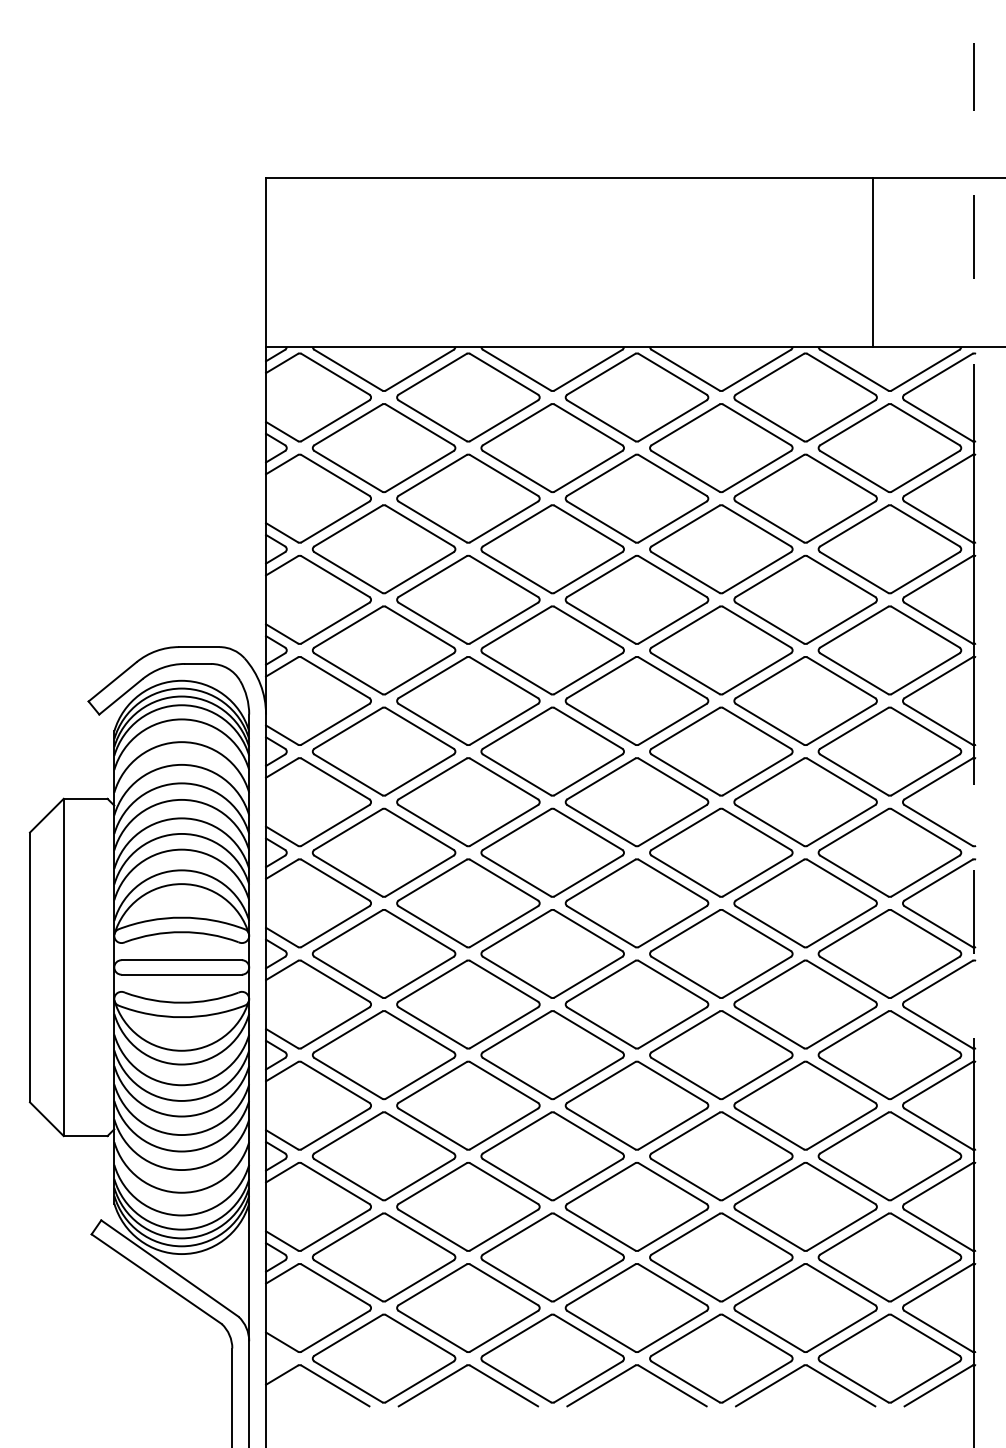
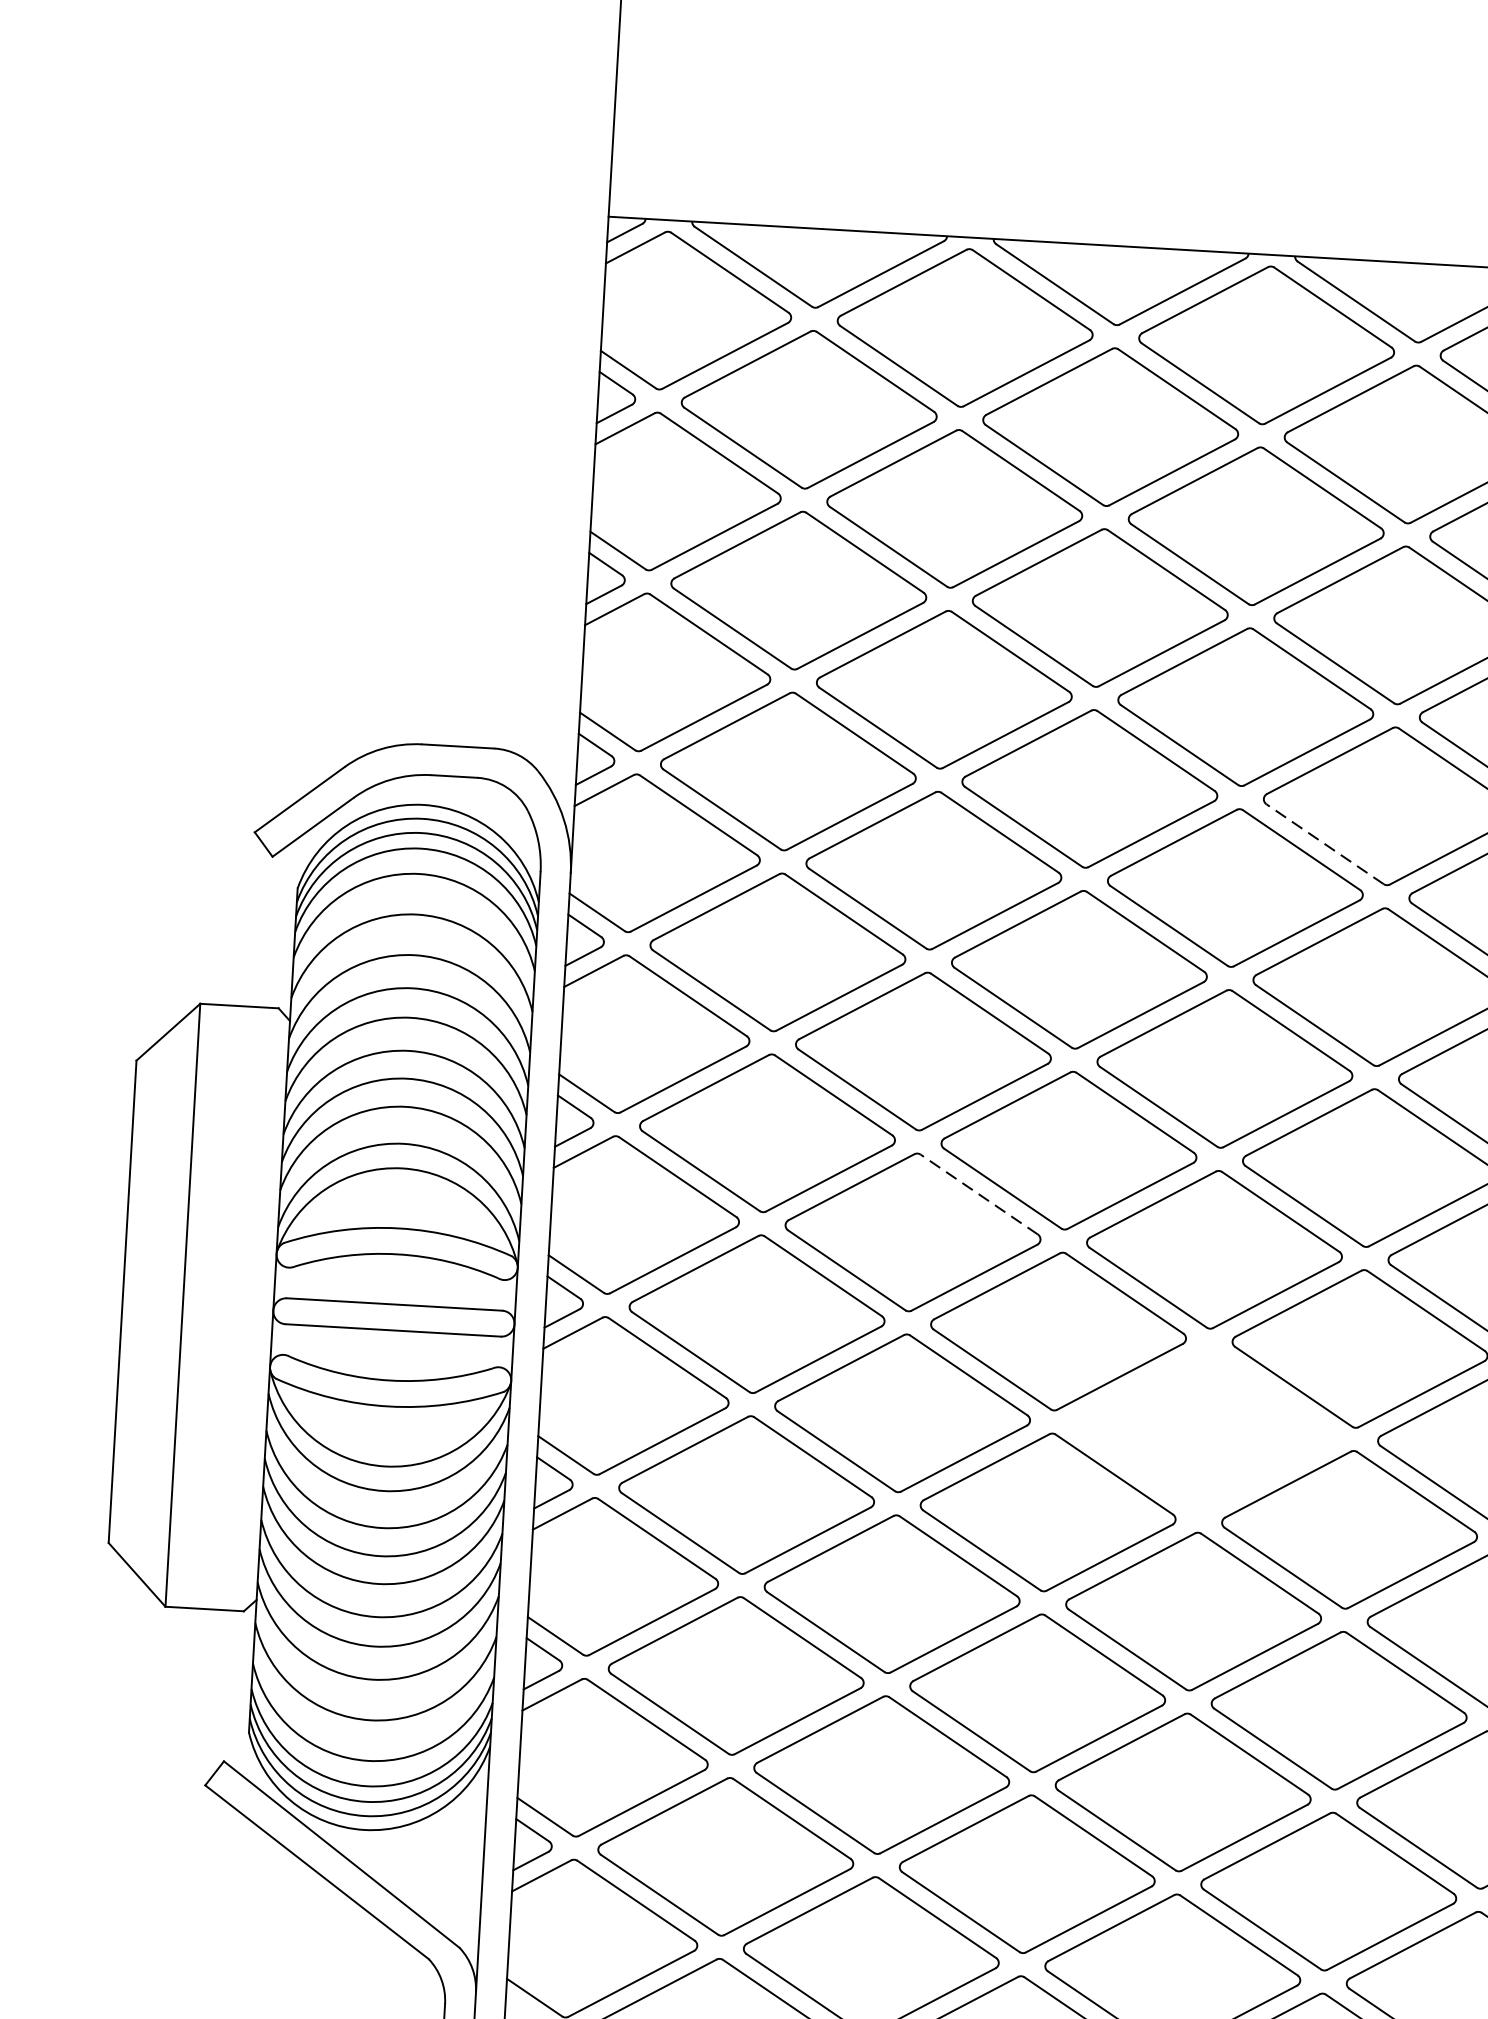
line: (685, 673) -> (1324, 843), solid -> dashed
line: (504, 880) -> (979, 1195), solid -> dashed
part: (636, 1004) -> (1203, 1430), removed

